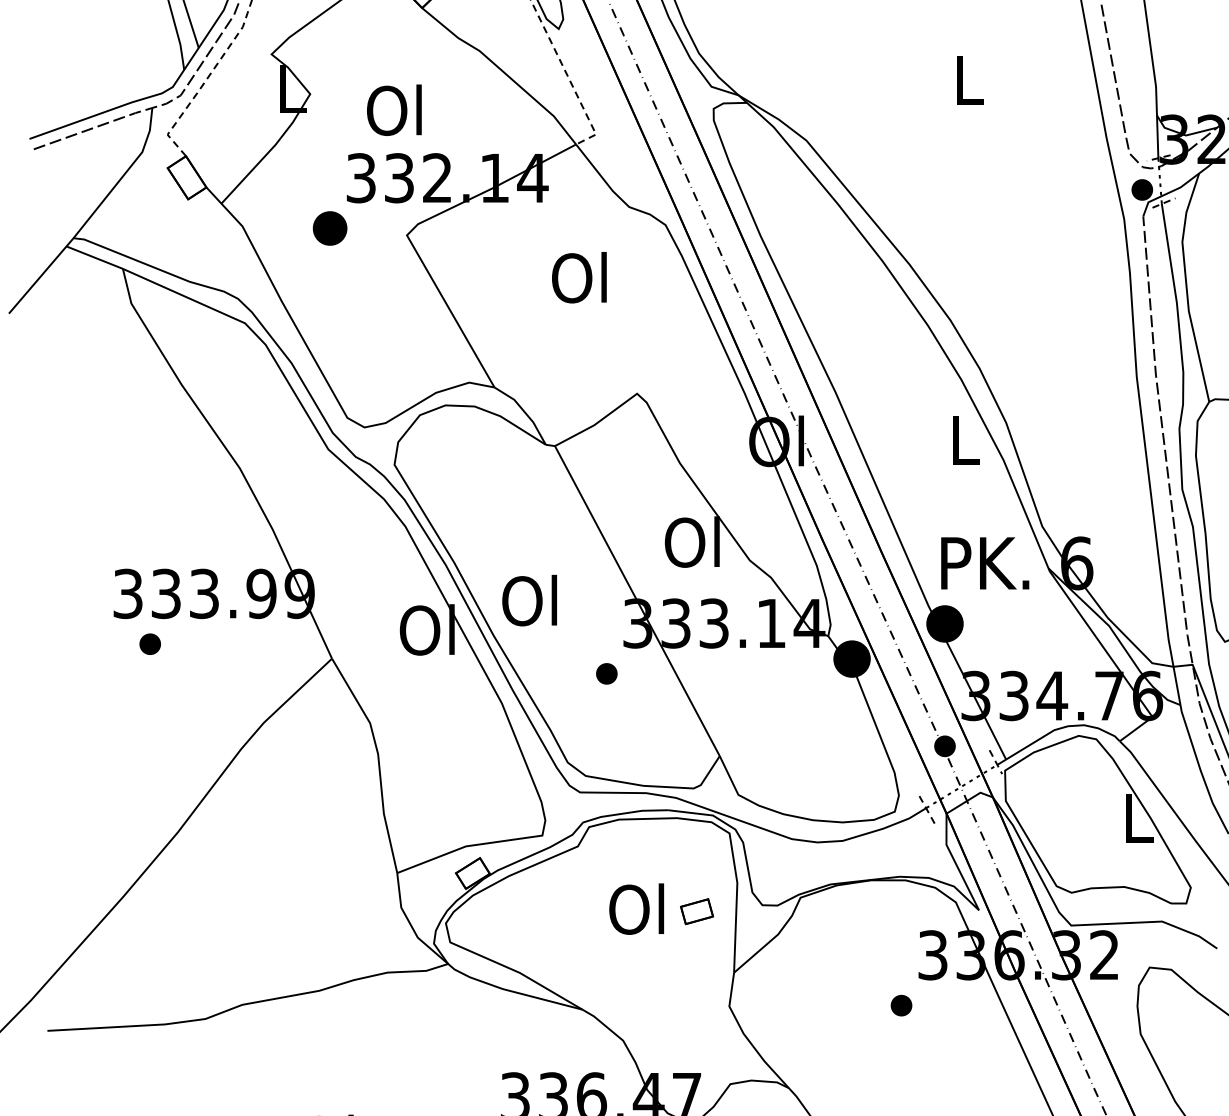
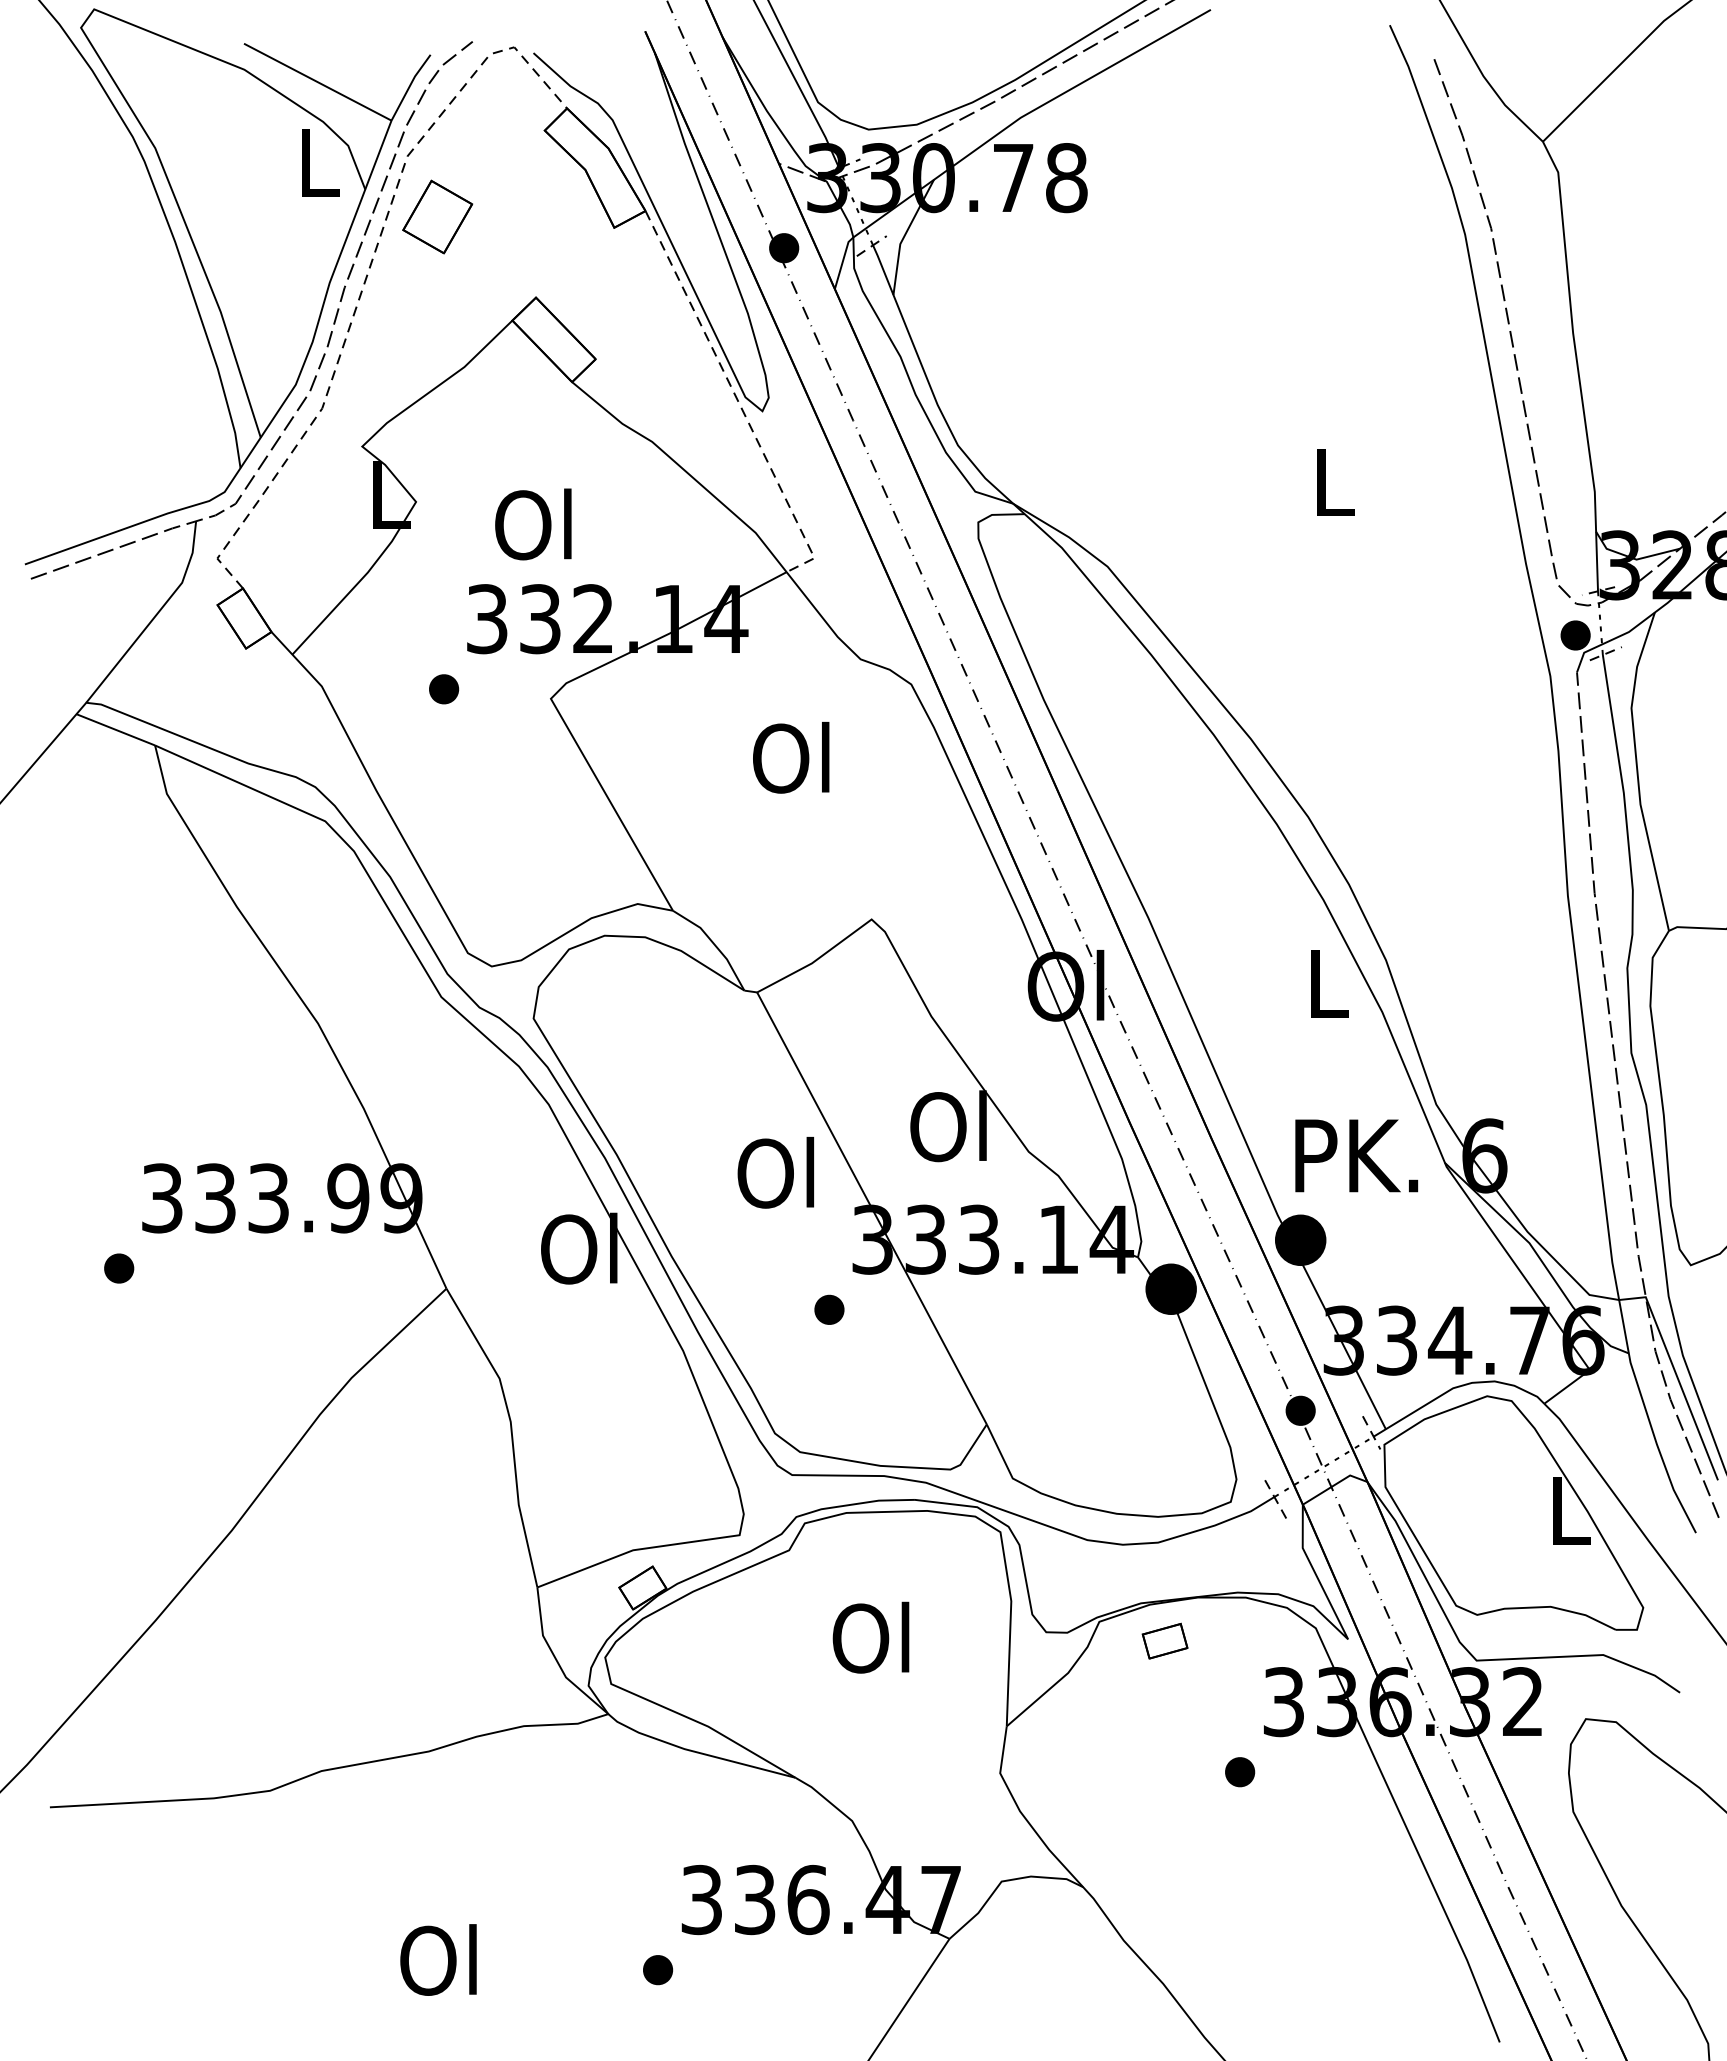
part: (330, 228) -> (444, 689), size x0.62
text: (529, 600) -> (775, 1172), moved
part: (150, 644) -> (119, 1268), moved
part: (696, 911) -> (1164, 1640), moved

